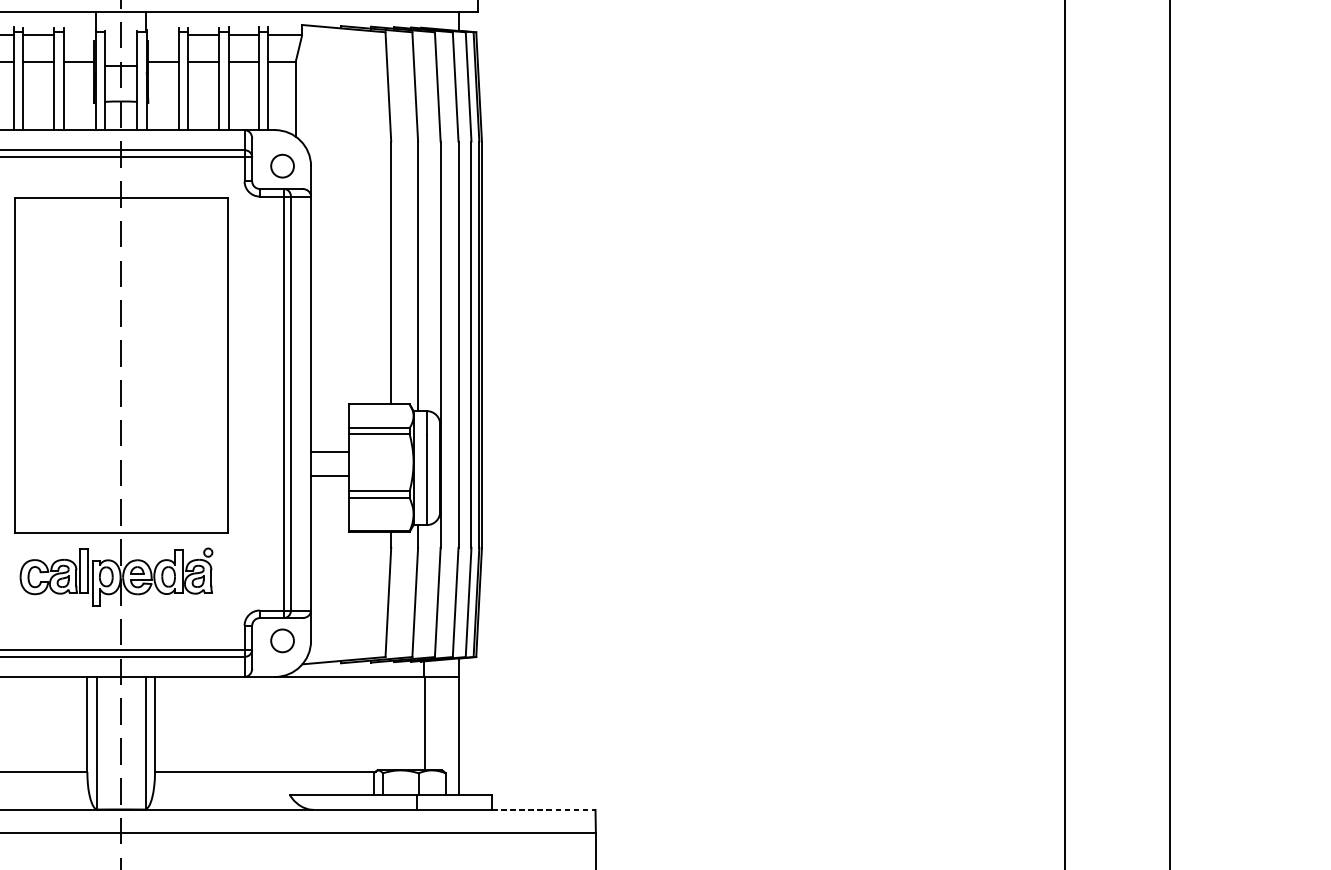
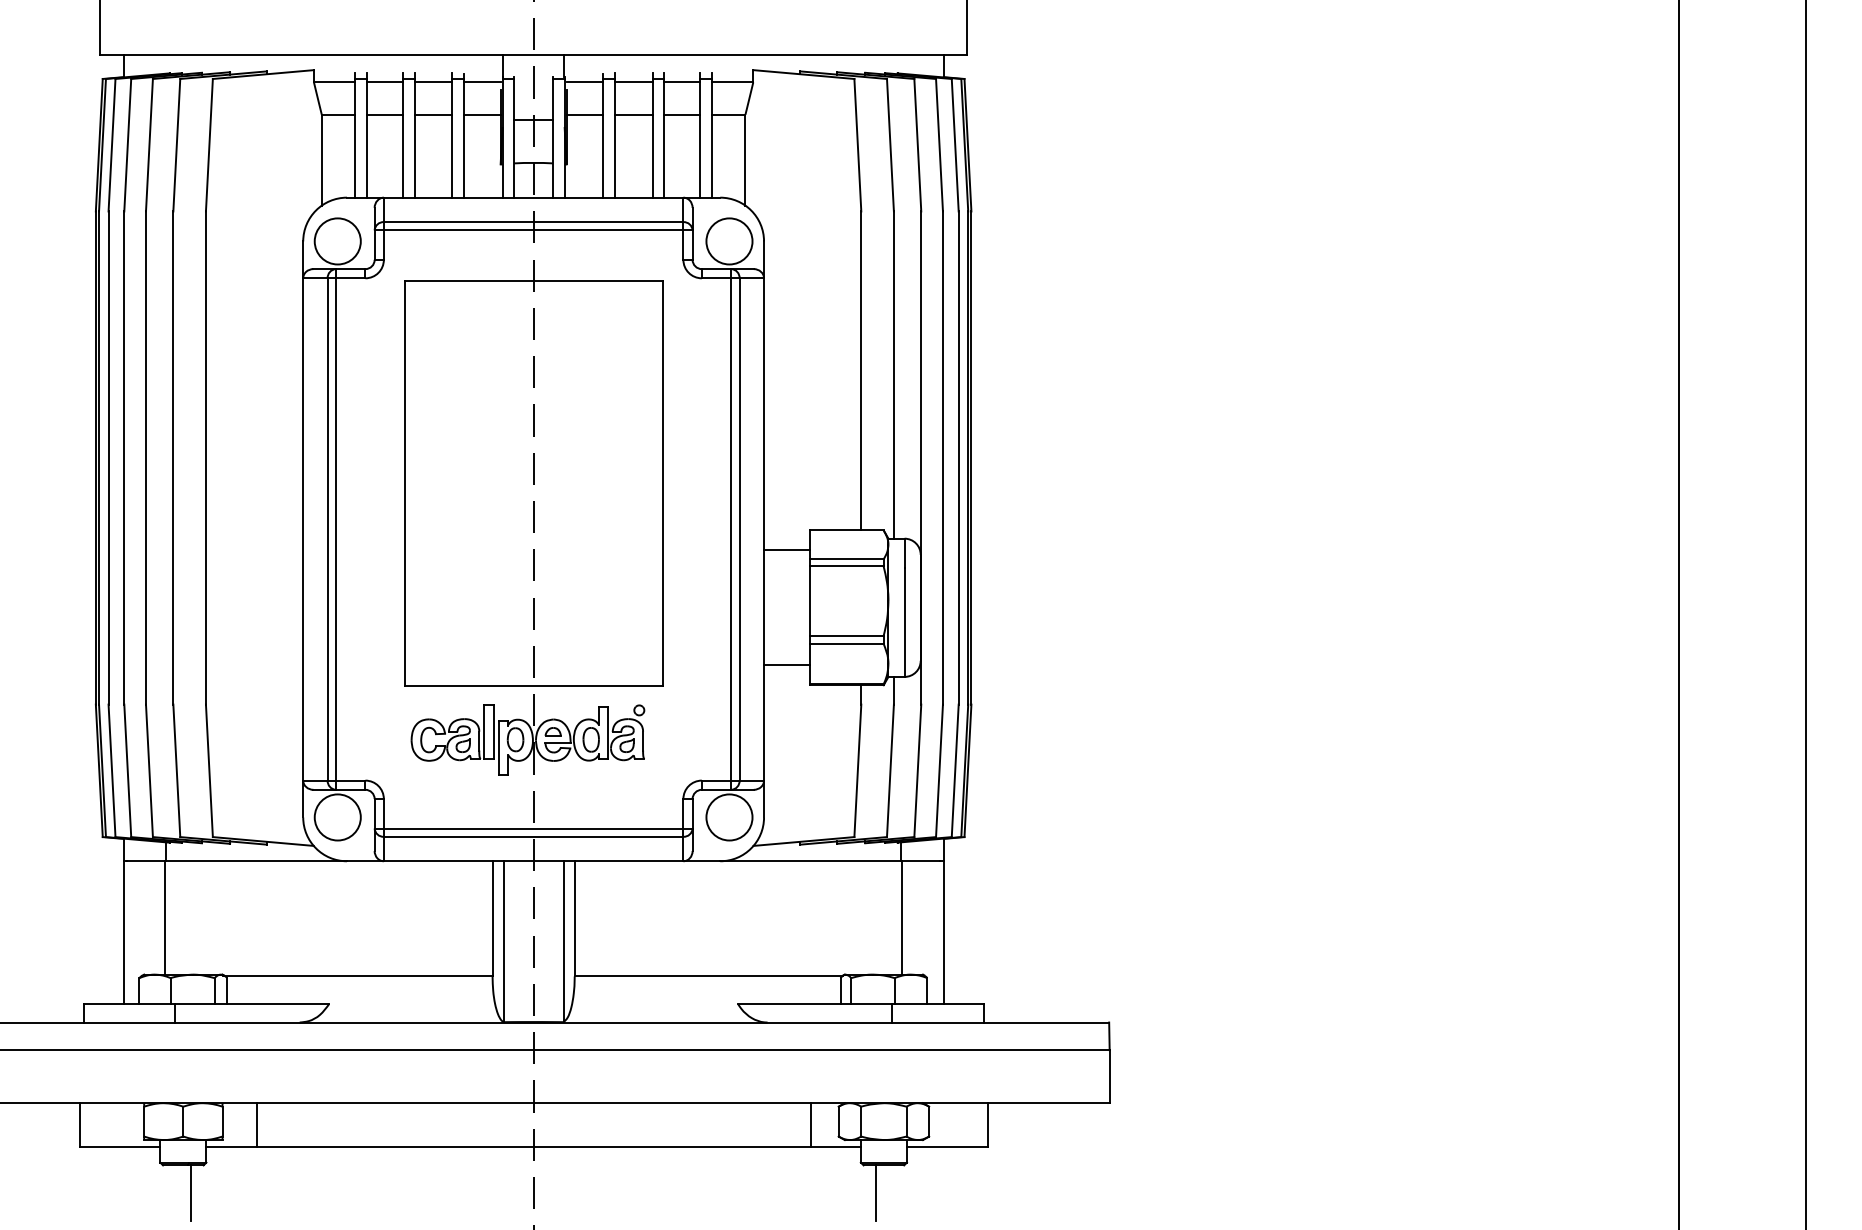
line: (78, 35) -> (481, 82), added
line: (163, 35) -> (584, 82), added
circle: (282, 166) -> (729, 241), size x1.67
line: (330, 452) -> (787, 550), moved
line: (330, 476) -> (787, 665), moved
circle: (282, 640) -> (729, 817), size x1.67
line: (543, 809) -> (1046, 1022), dashed -> solid

